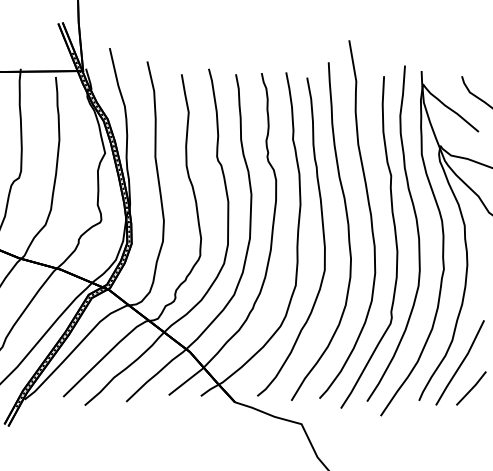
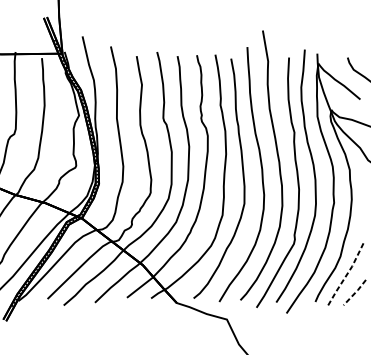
line: (461, 363) -> (347, 273), solid -> dashed
line: (471, 389) -> (354, 293), solid -> dashed

